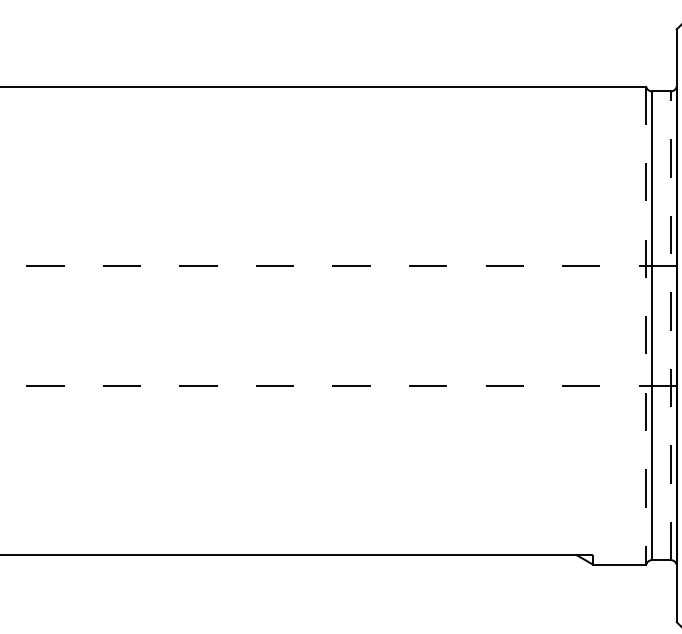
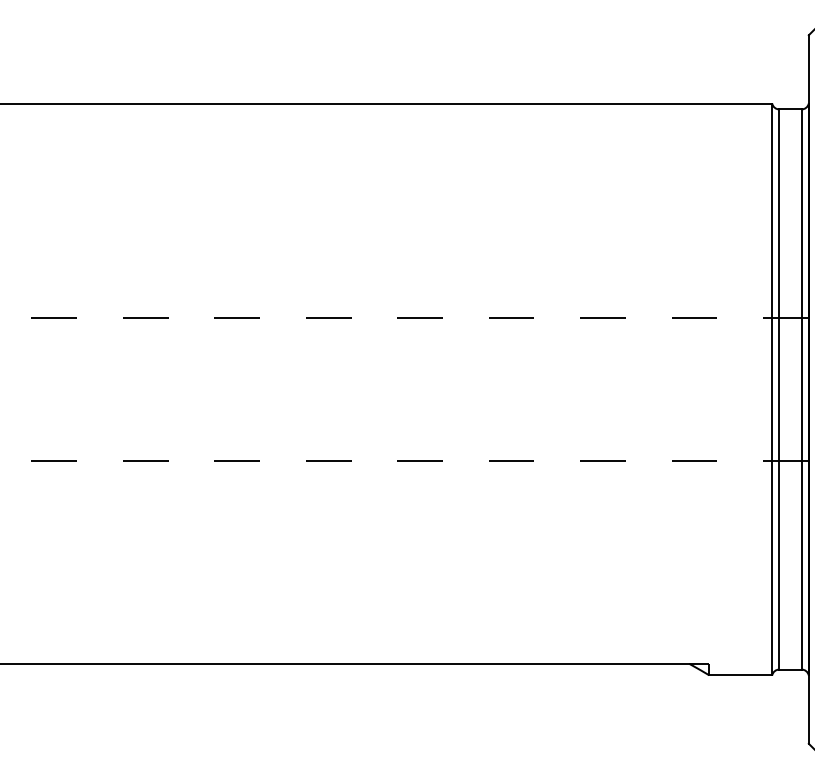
line: (670, 324) -> (801, 388), dashed -> solid
line: (646, 325) -> (772, 389), dashed -> solid

